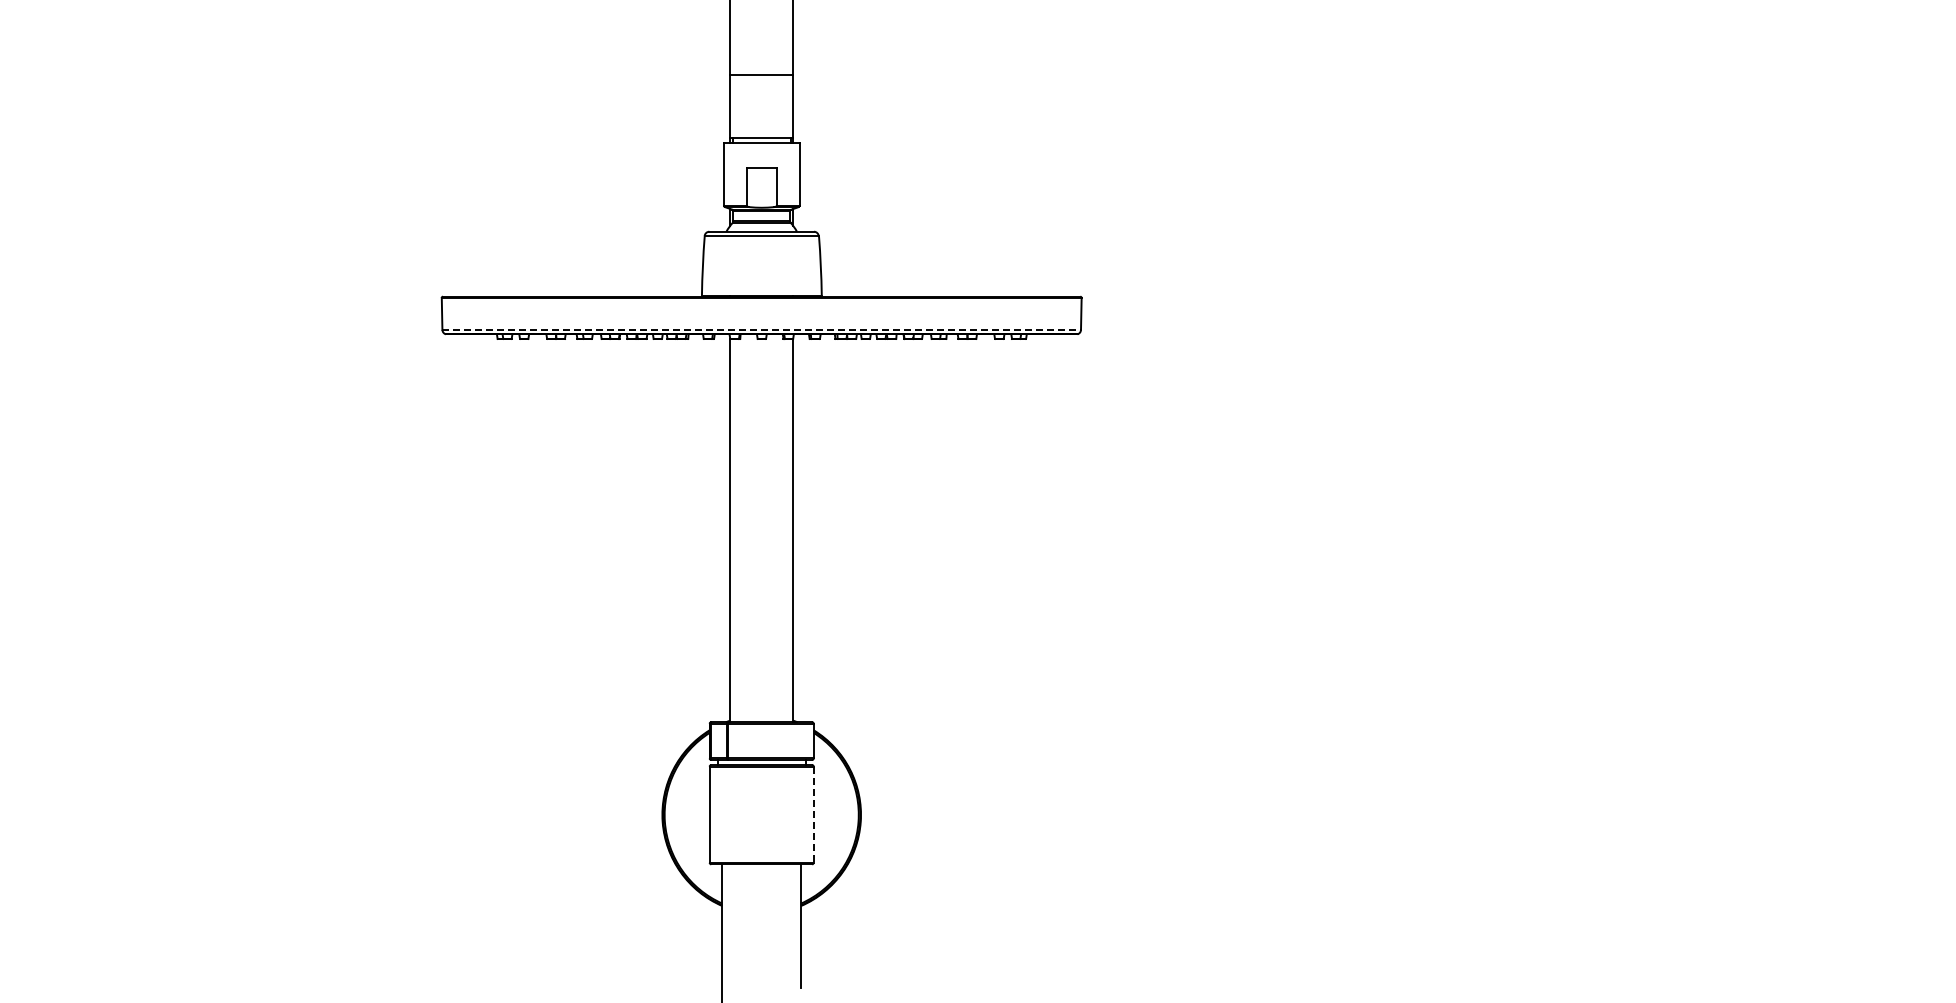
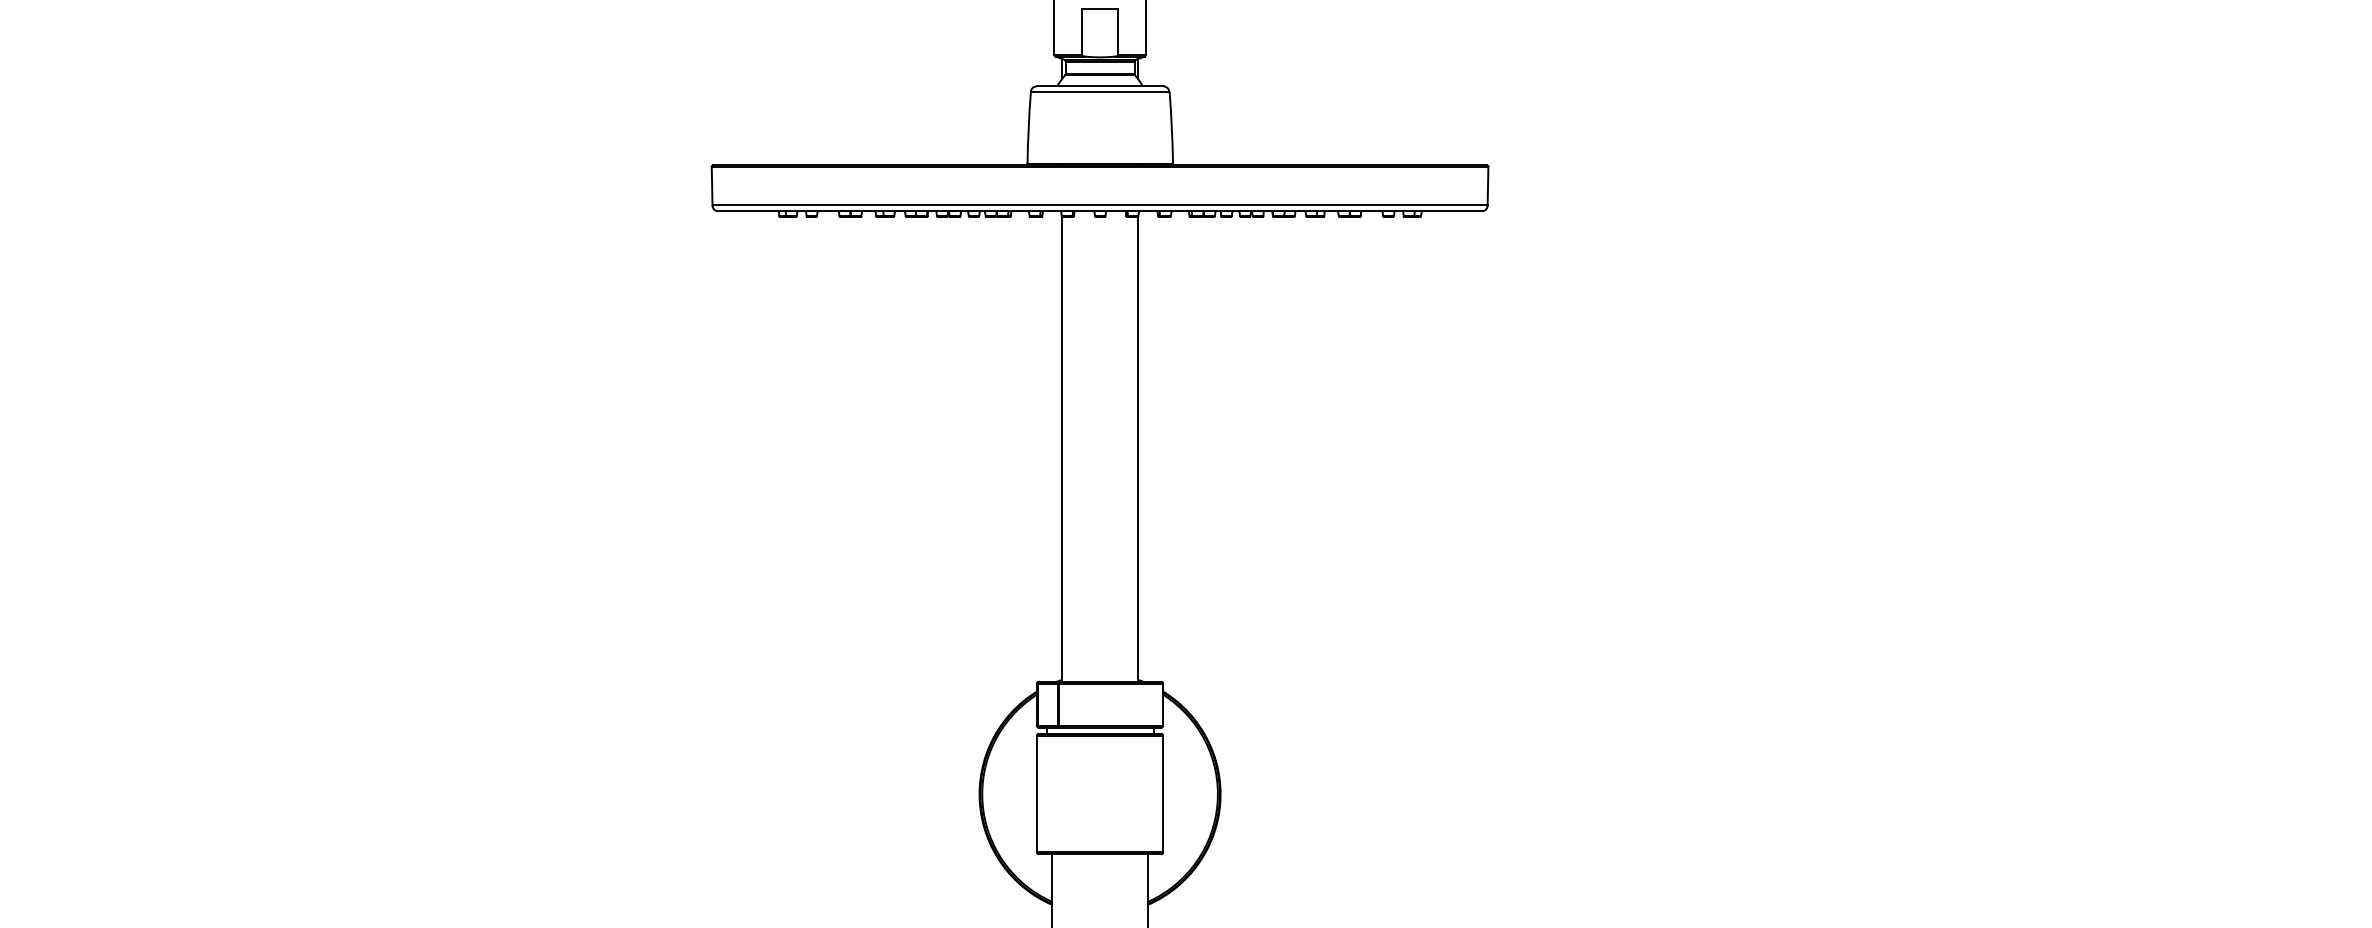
line: (762, 329) -> (1101, 205), dashed -> solid
line: (813, 815) -> (1162, 795), dashed -> solid

